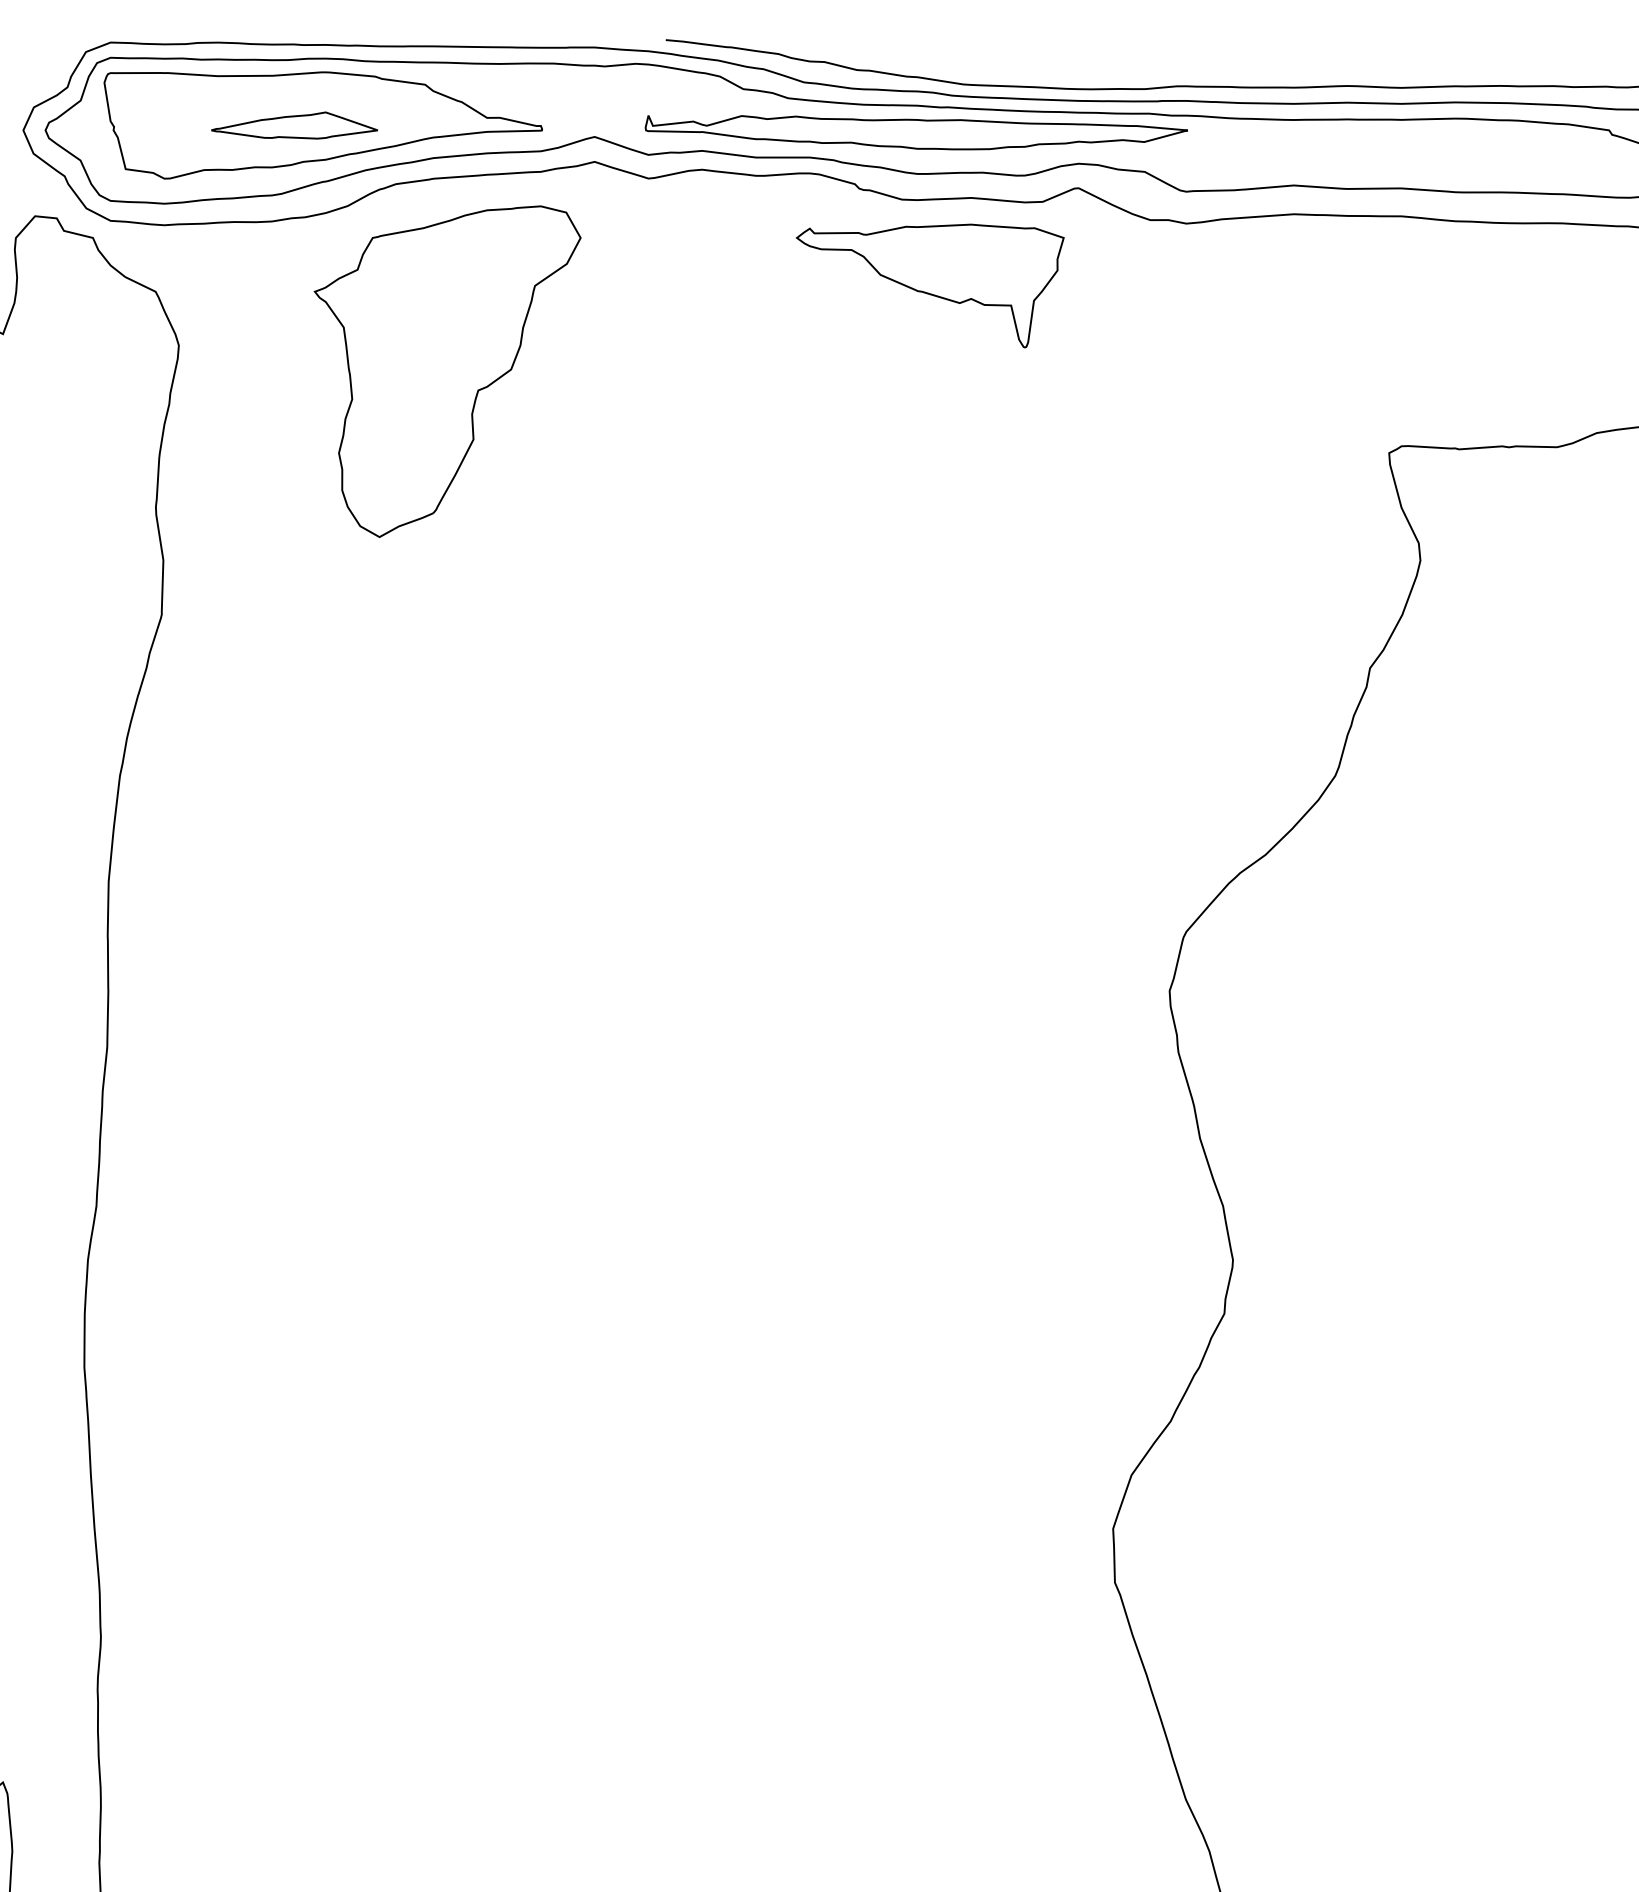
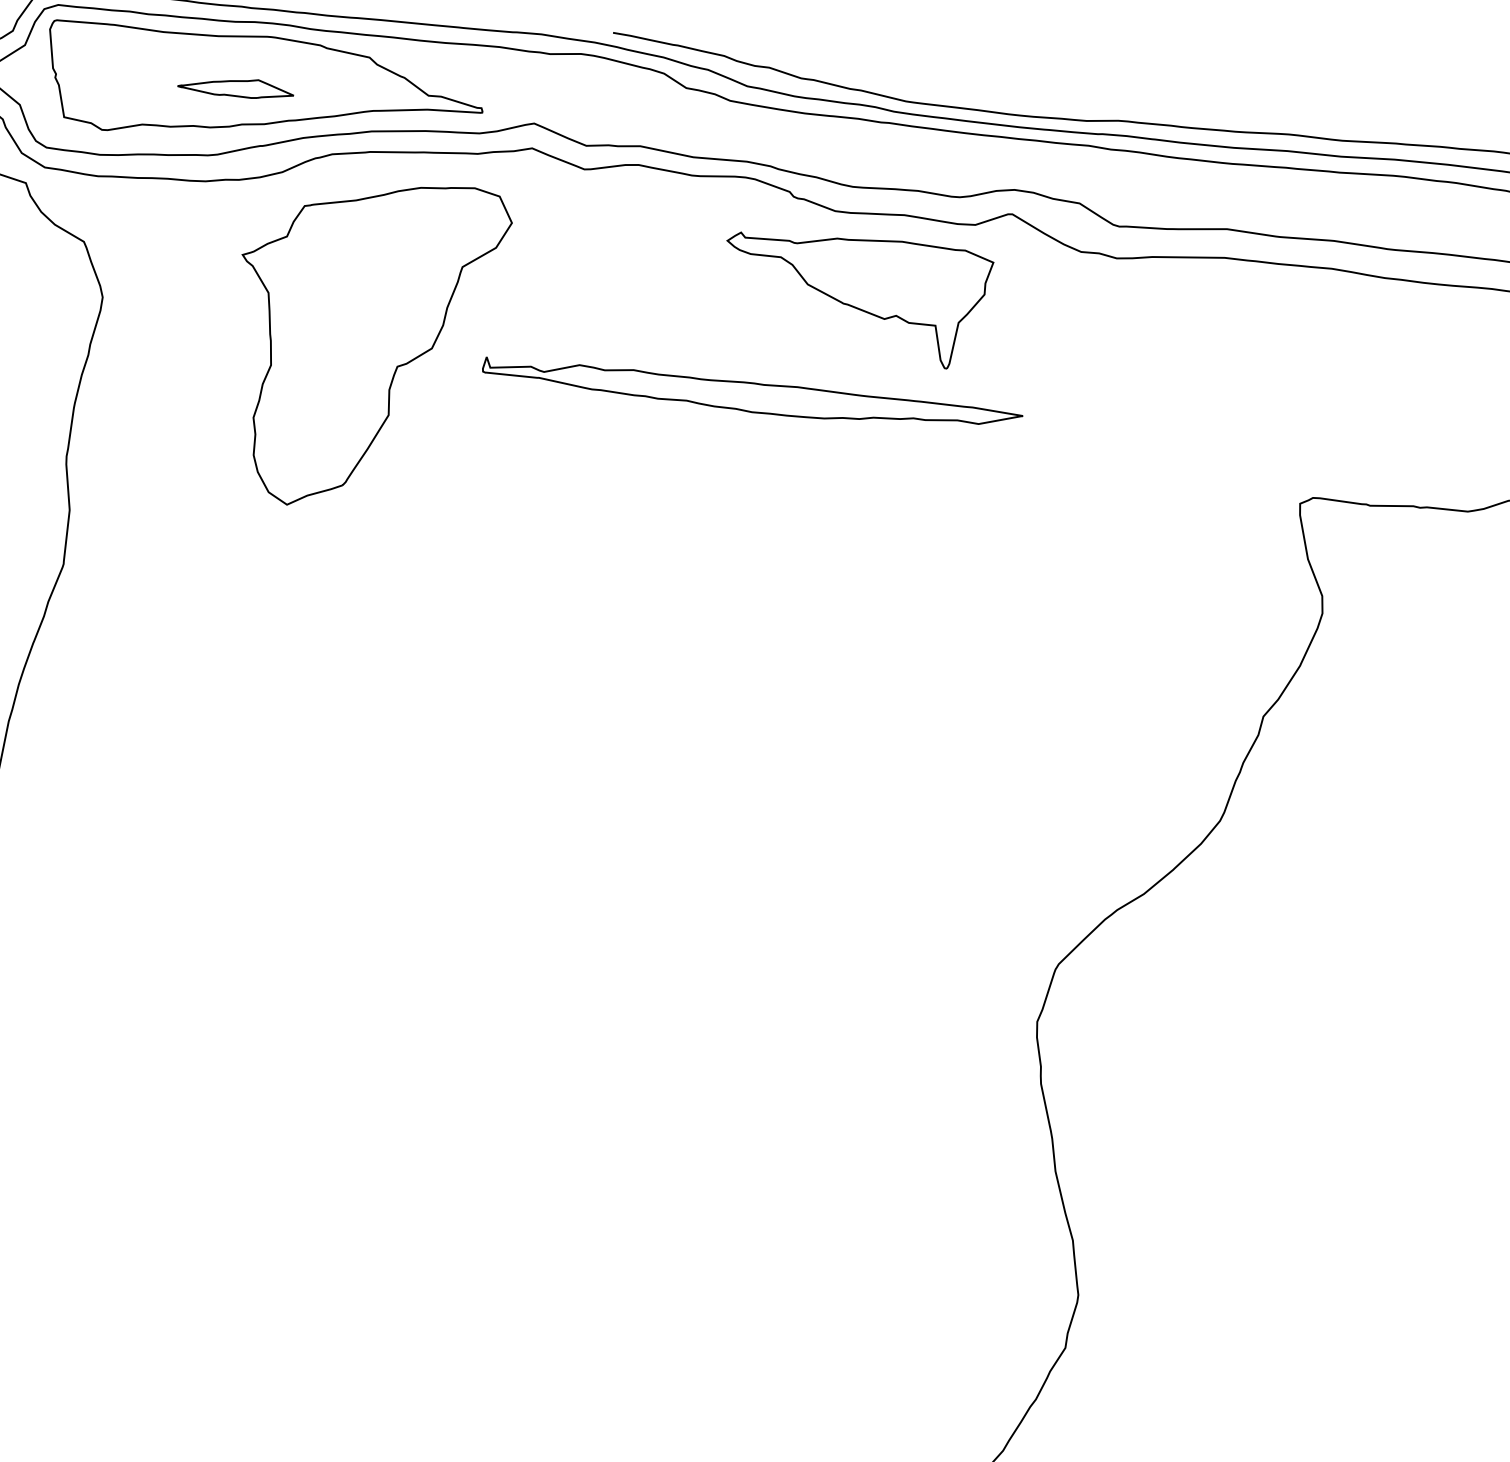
part: (294, 125) -> (235, 87), size x0.7
part: (915, 132) -> (751, 395), moved

